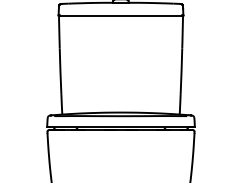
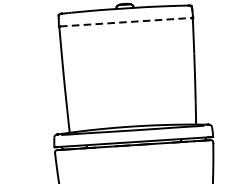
line: (121, 15) -> (126, 22), solid -> dashed

